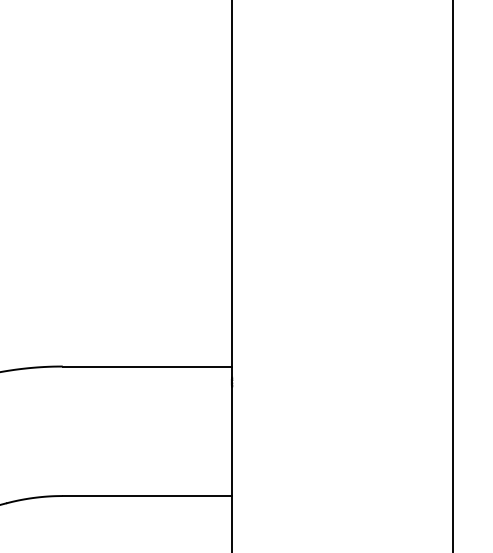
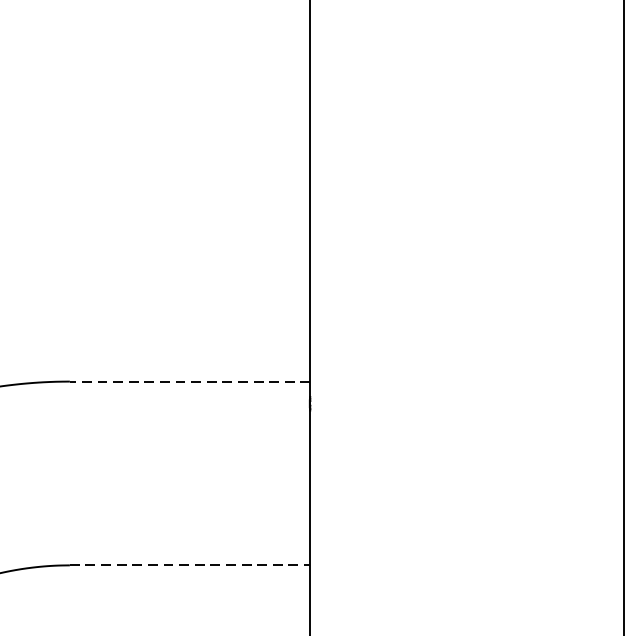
line: (147, 366) -> (190, 381), solid -> dashed
line: (147, 496) -> (190, 566), solid -> dashed

